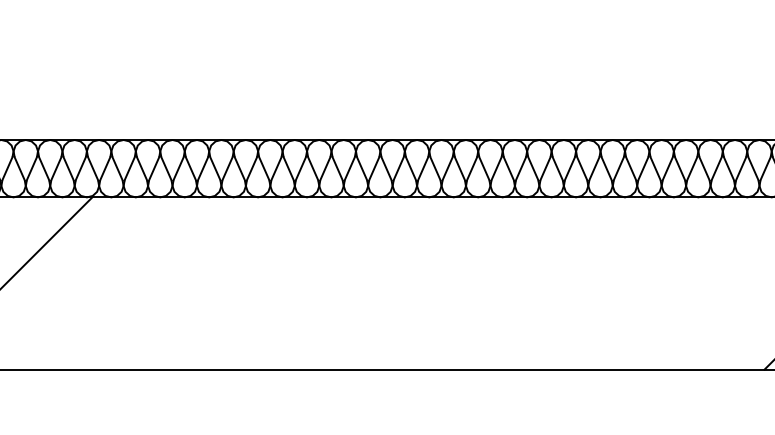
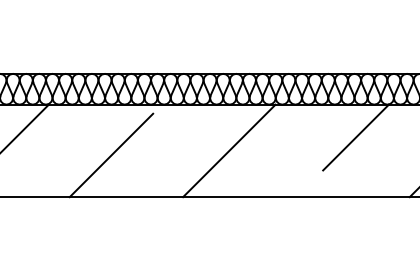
line: (663, 258) -> (355, 137), added
line: (428, 282) -> (229, 150), added
line: (208, 292) -> (111, 155), added

